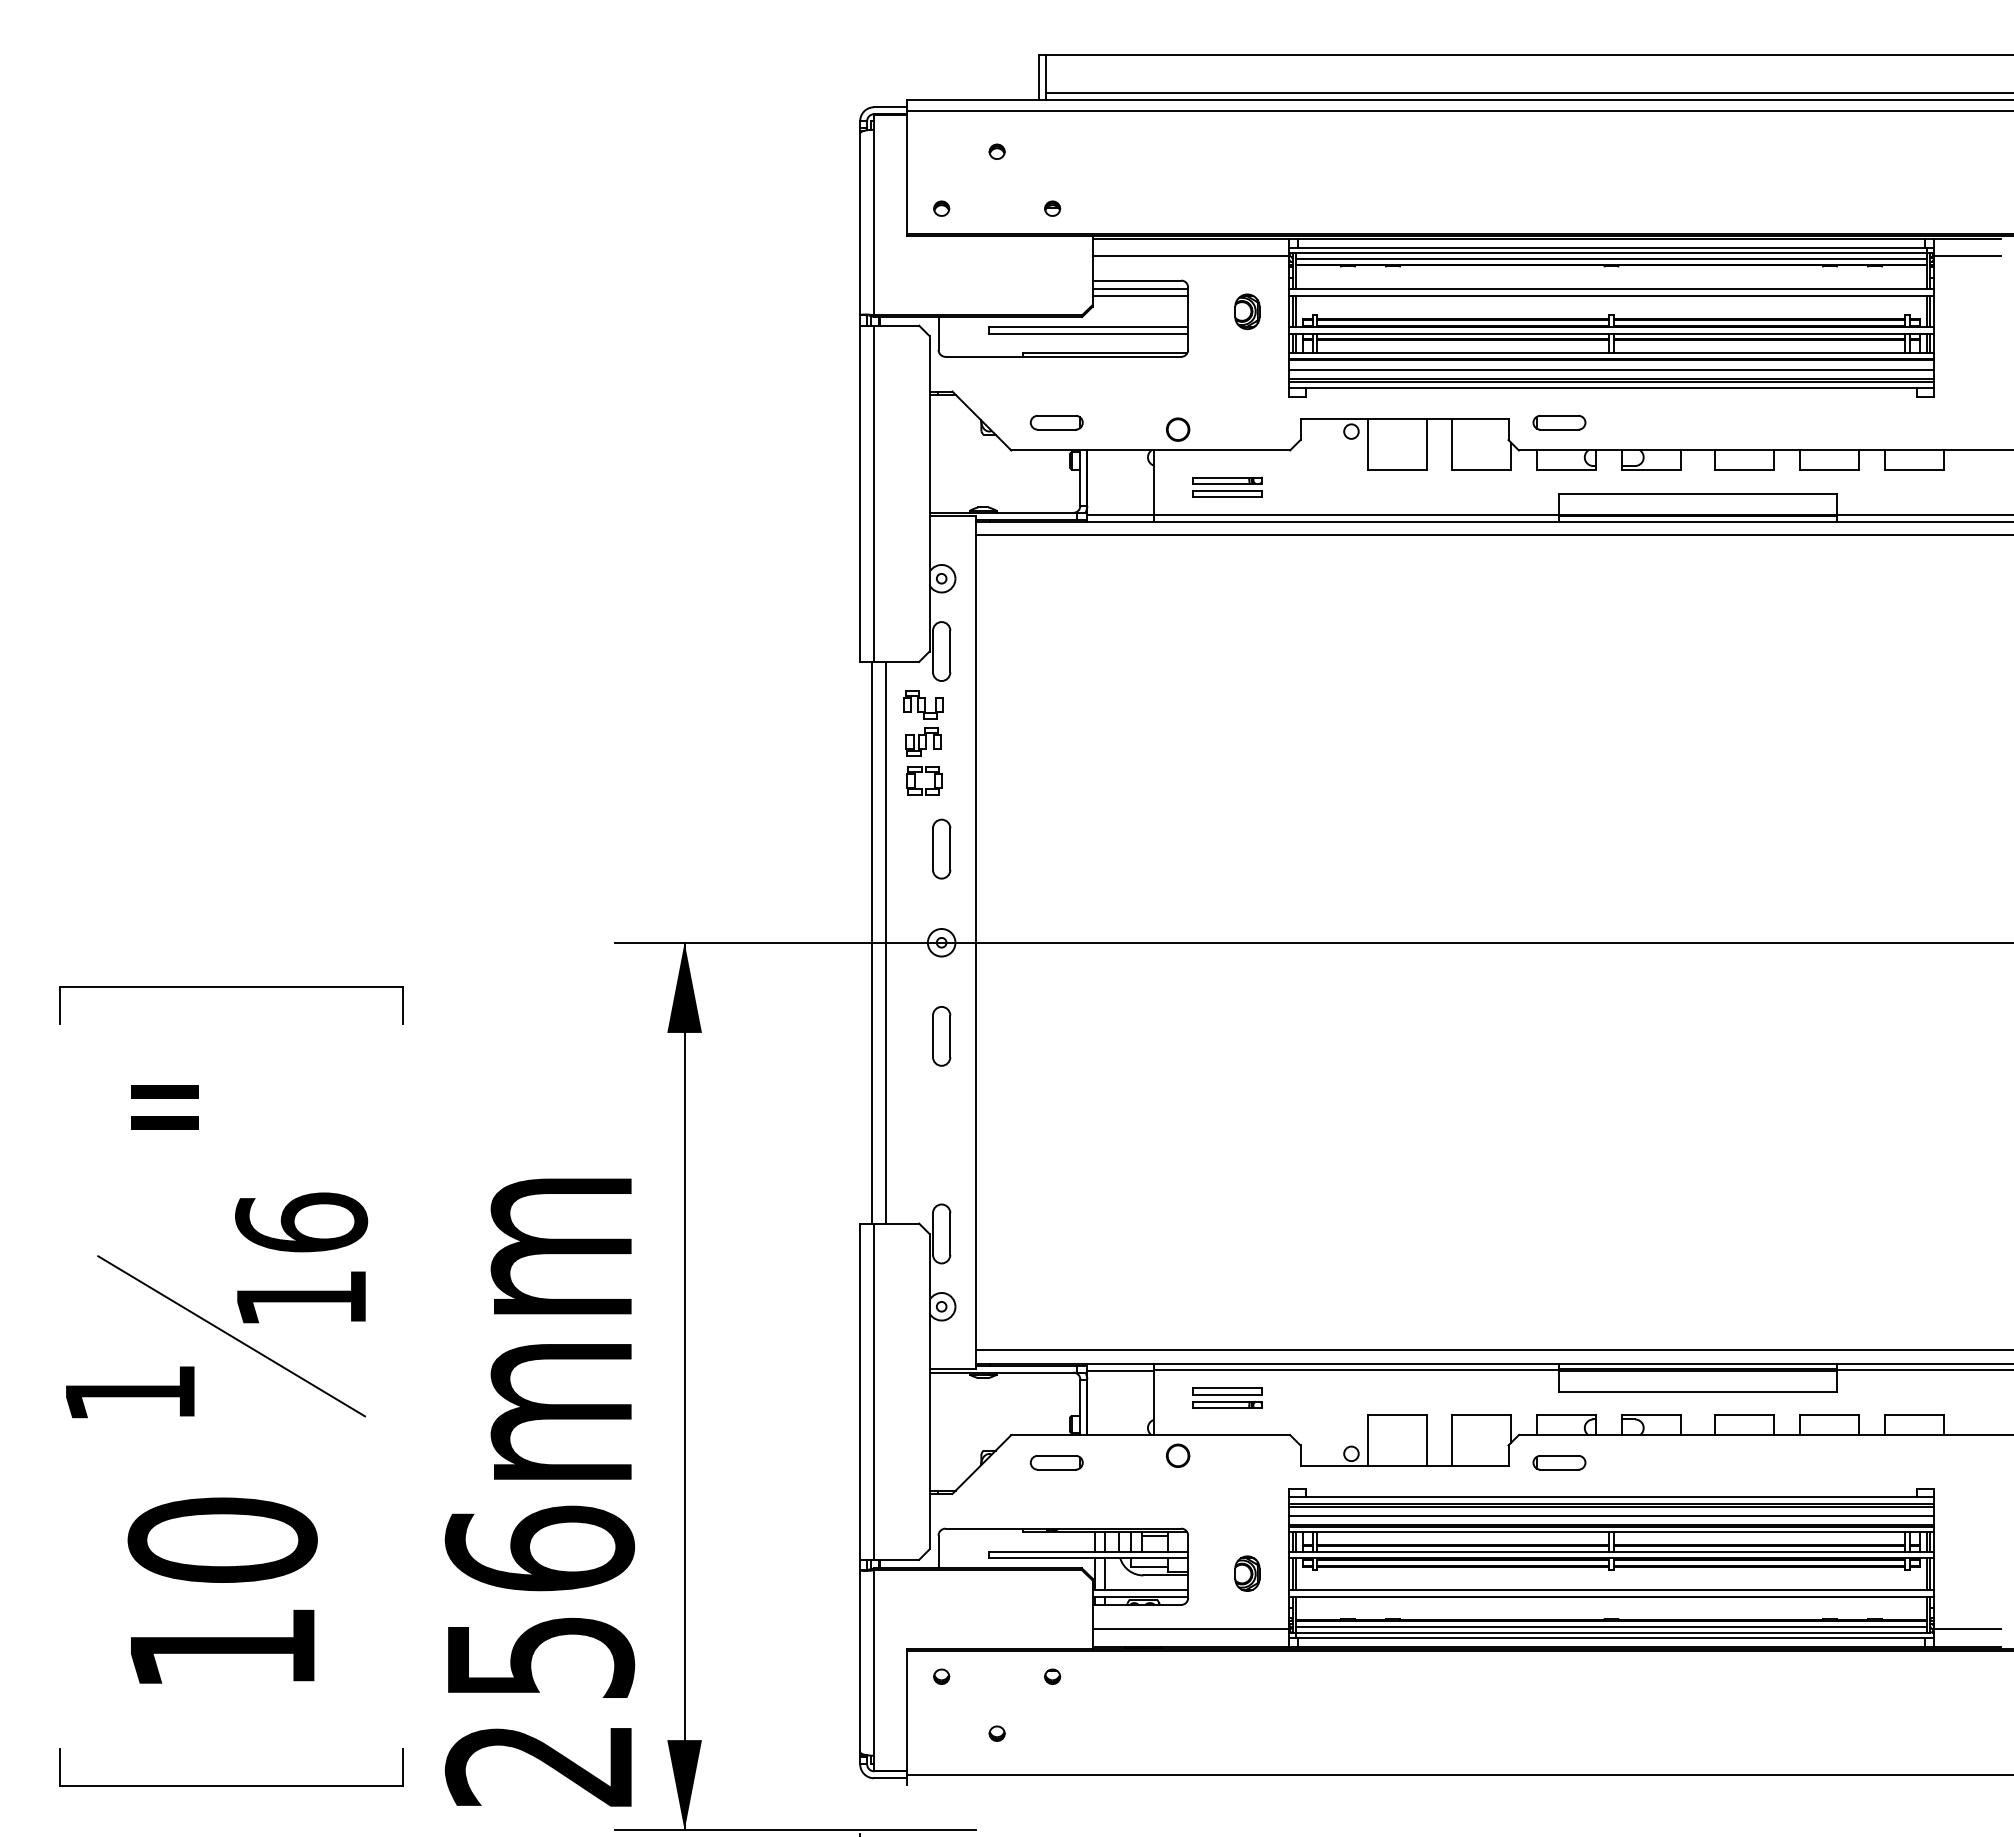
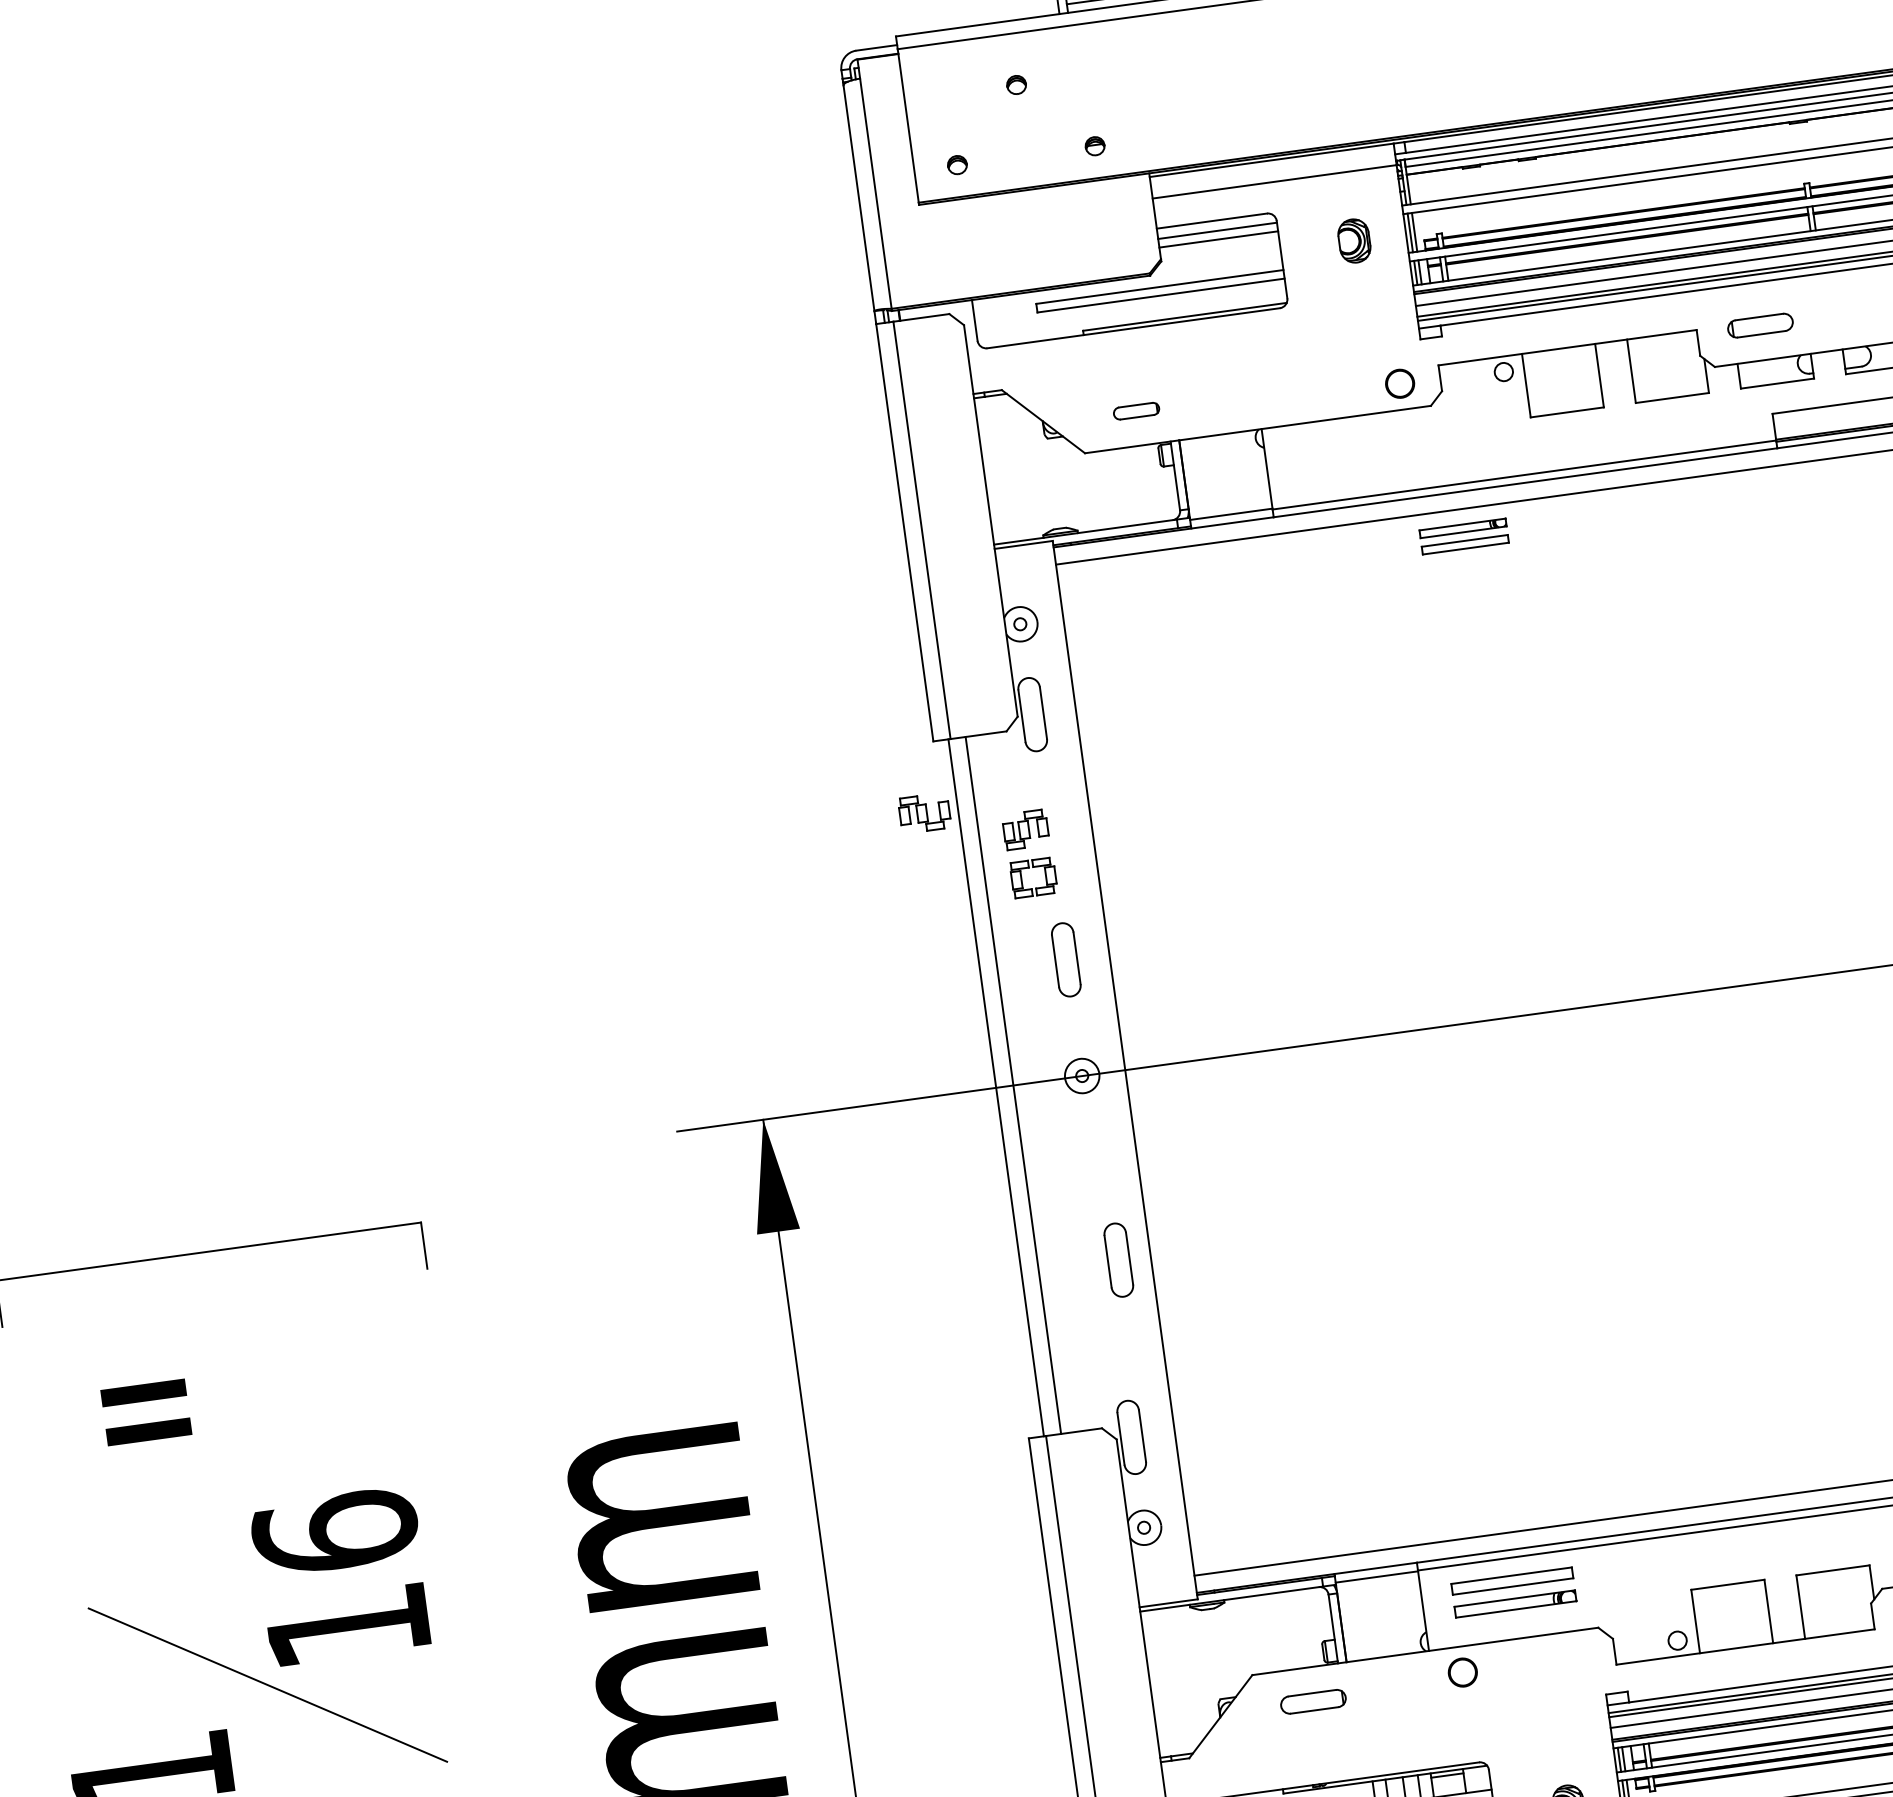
part: (1056, 422) -> (1136, 410), size x0.7
circle: (1178, 429) -> (1400, 383), moved
part: (1227, 486) -> (1464, 535), moved
part: (923, 704) -> (924, 812), moved
part: (941, 1036) -> (1118, 1260), moved
part: (1227, 1397) -> (1514, 1591), size x1.4

